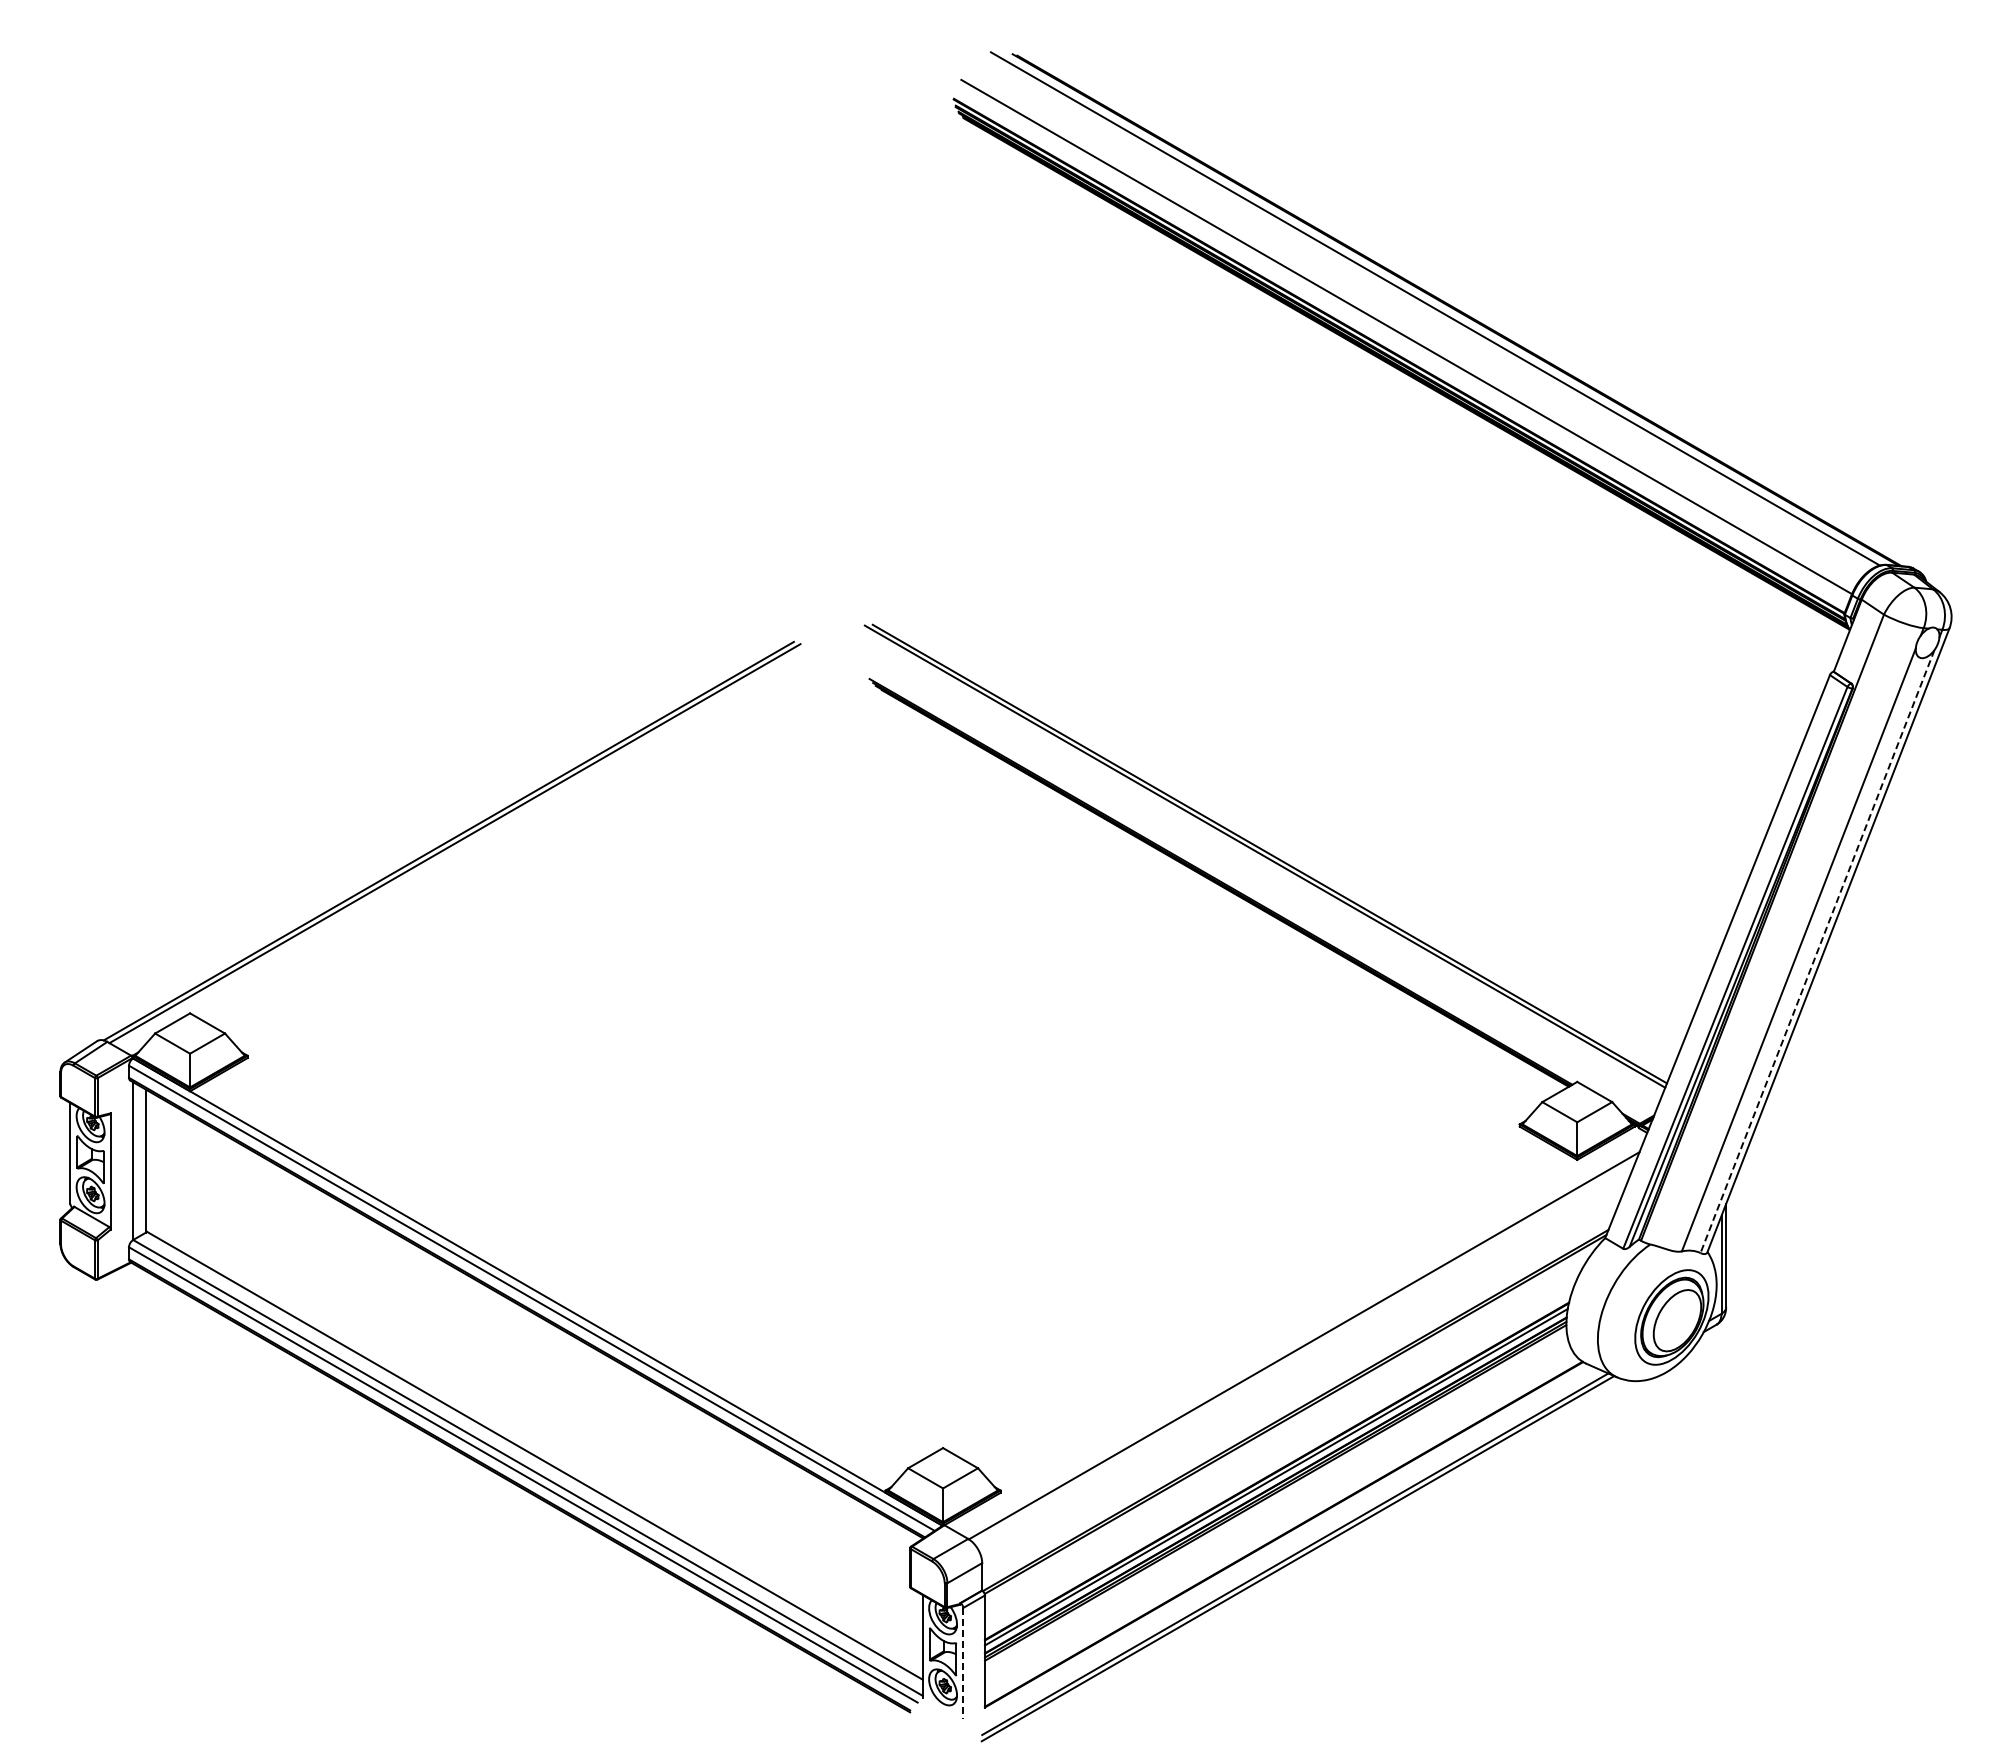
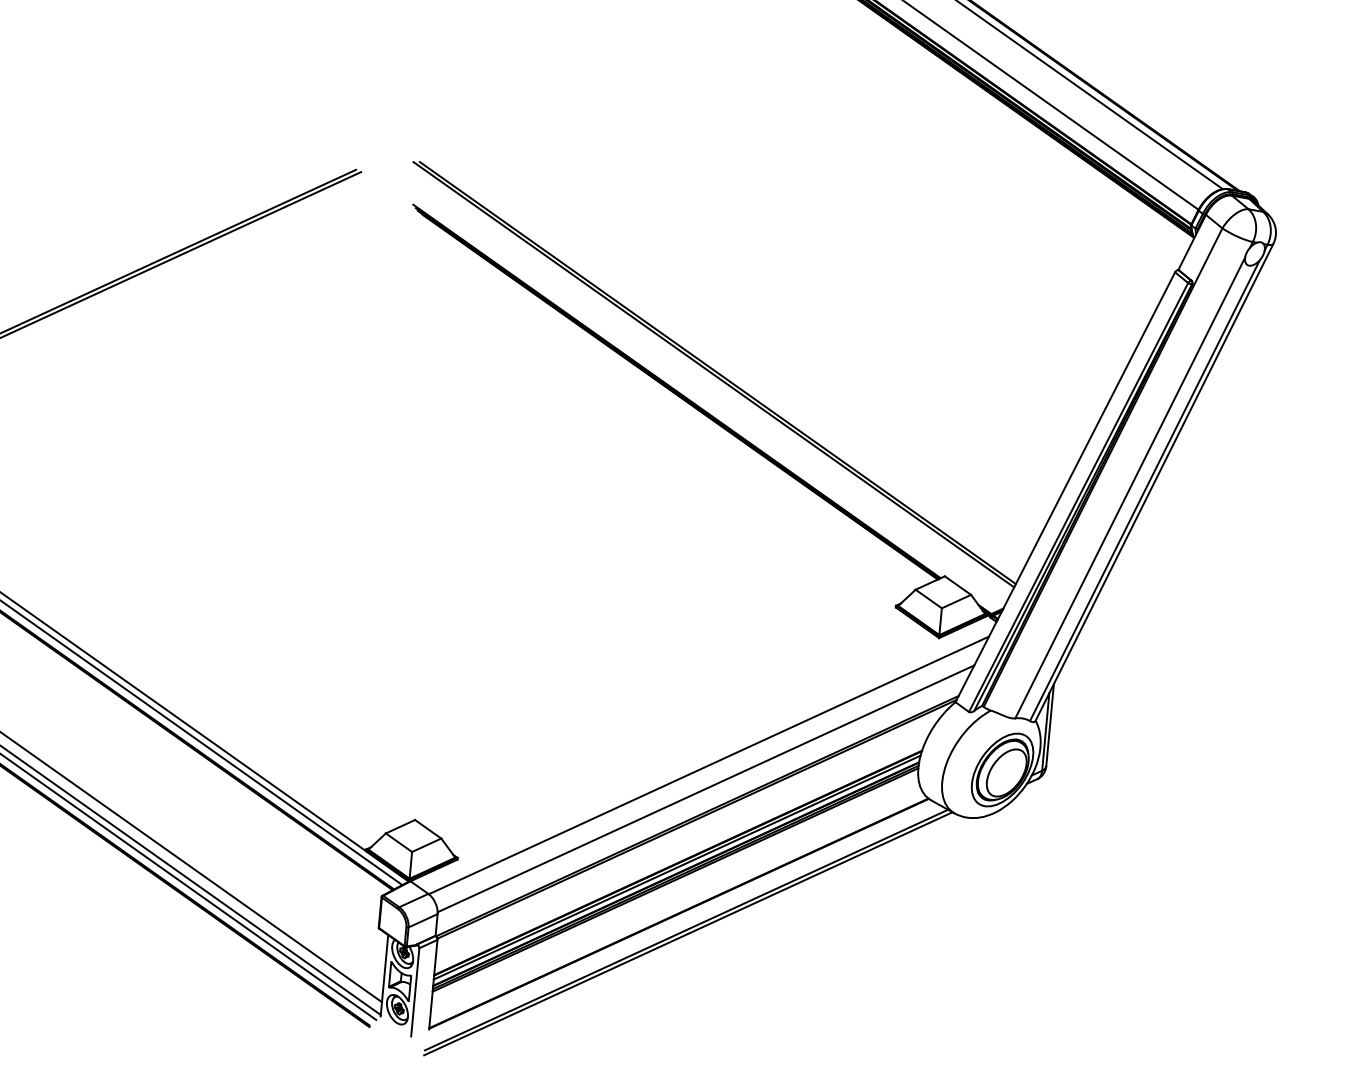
line: (1817, 952) -> (1144, 491), dashed -> solid
line: (1303, 1374) -> (706, 788), added
line: (963, 1663) -> (415, 992), dashed -> solid

